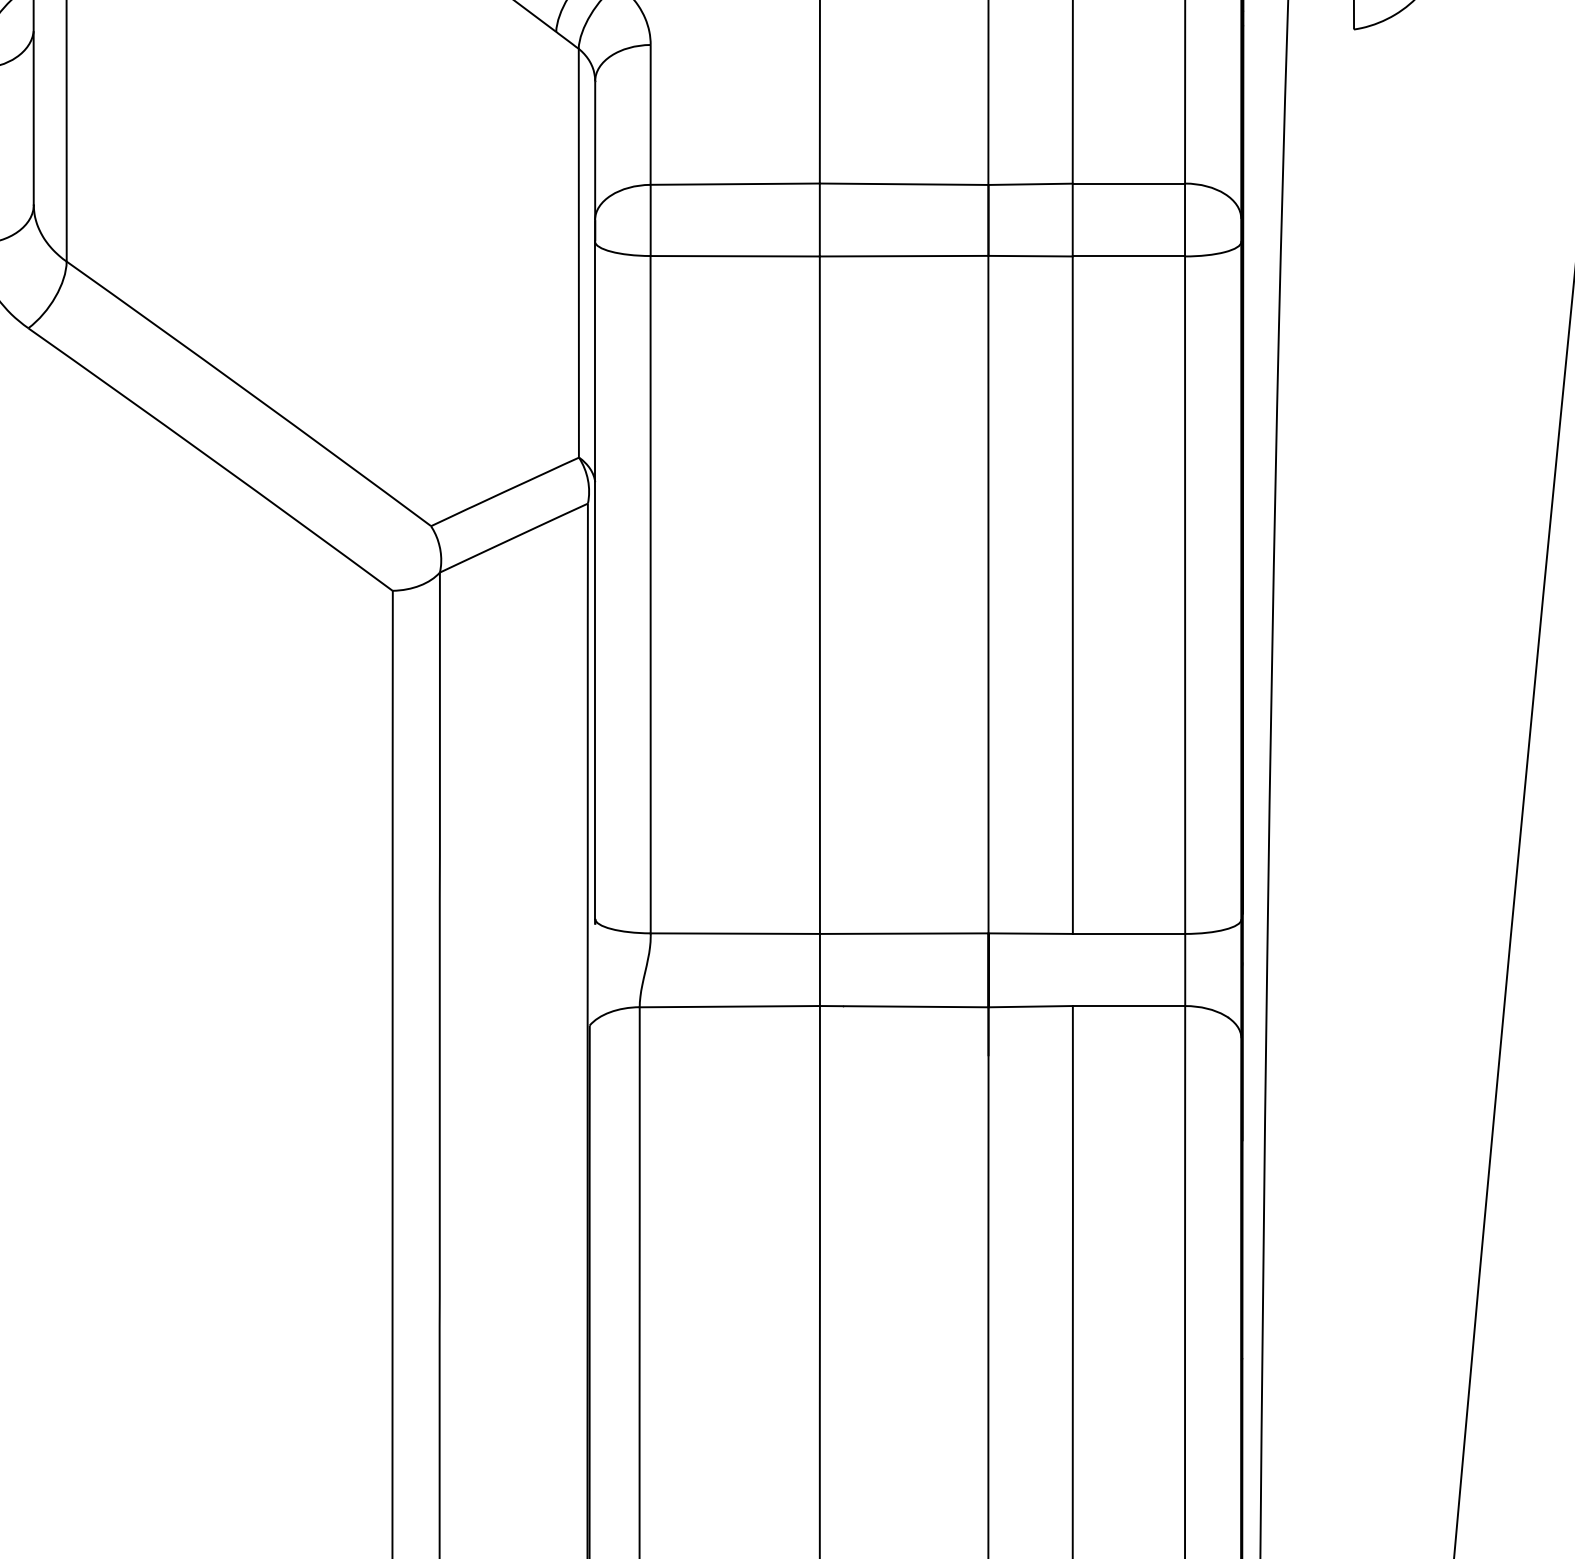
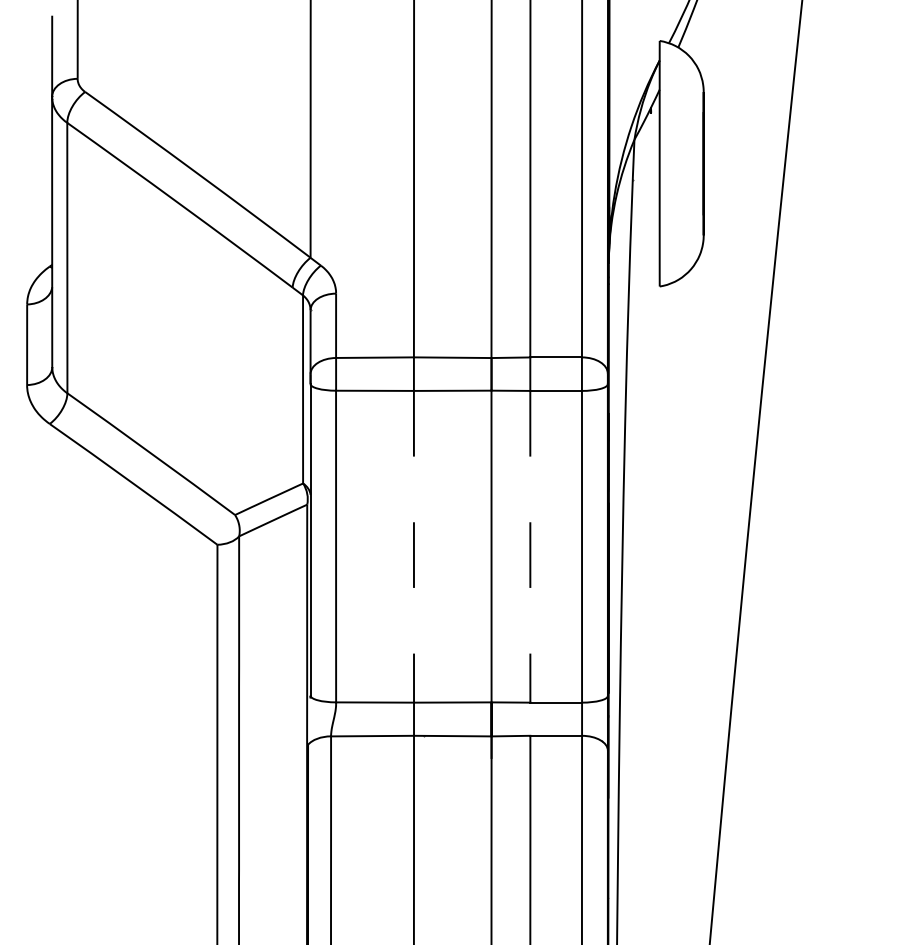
line: (818, 594) -> (413, 546), solid -> dashed
line: (1073, 594) -> (530, 546), solid -> dashed

